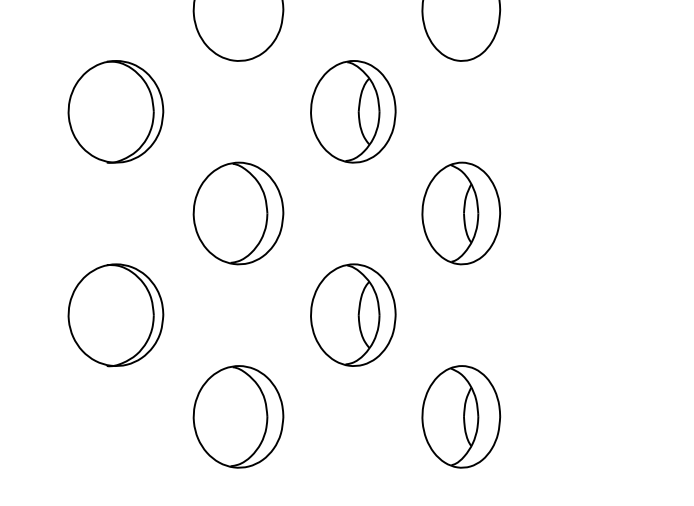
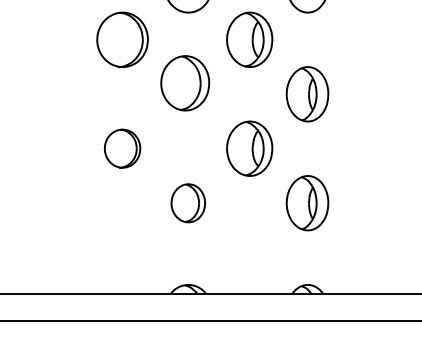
part: (239, 213) -> (185, 83), moved
part: (115, 314) -> (122, 148), size x0.7
part: (239, 417) -> (188, 203), size x0.7

